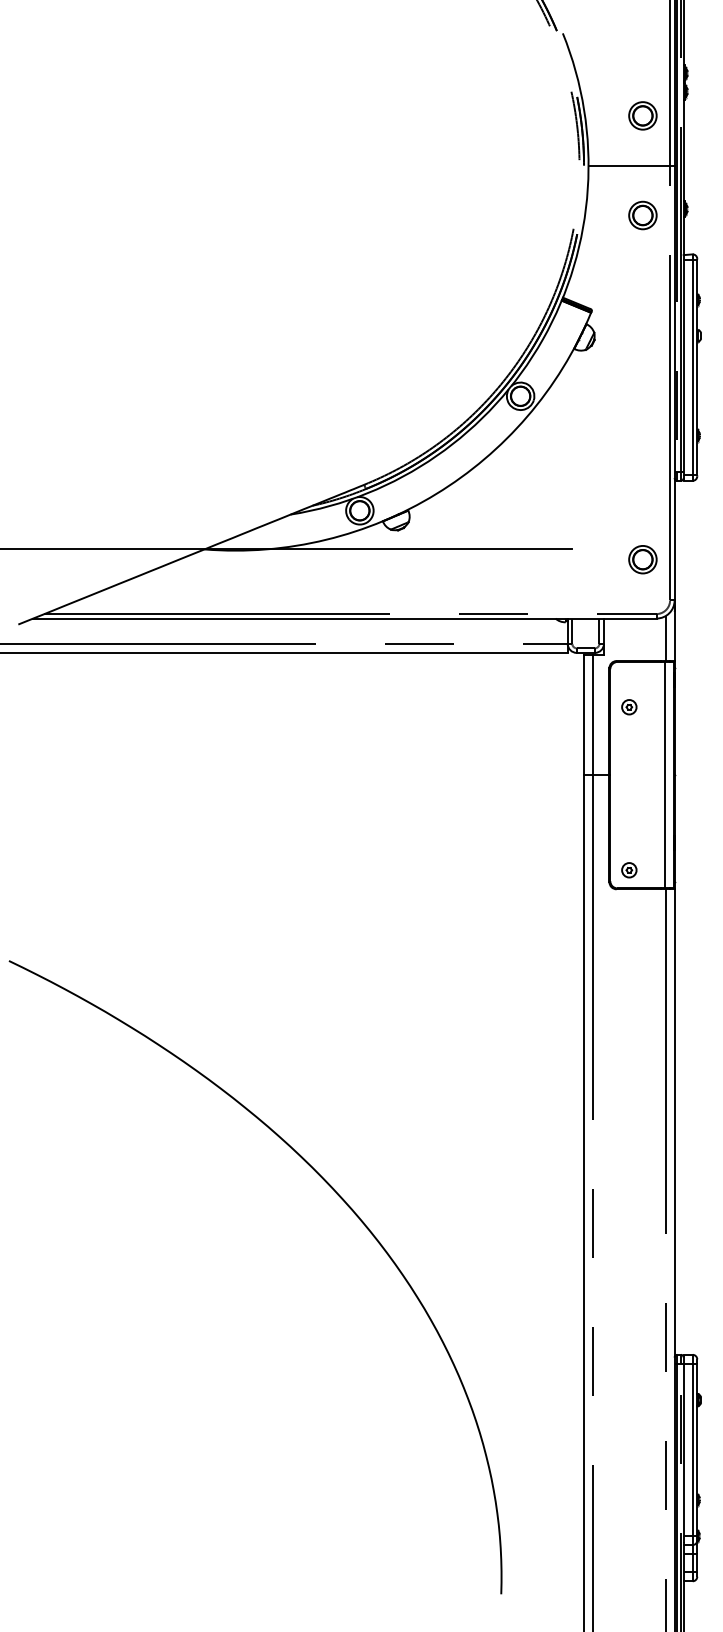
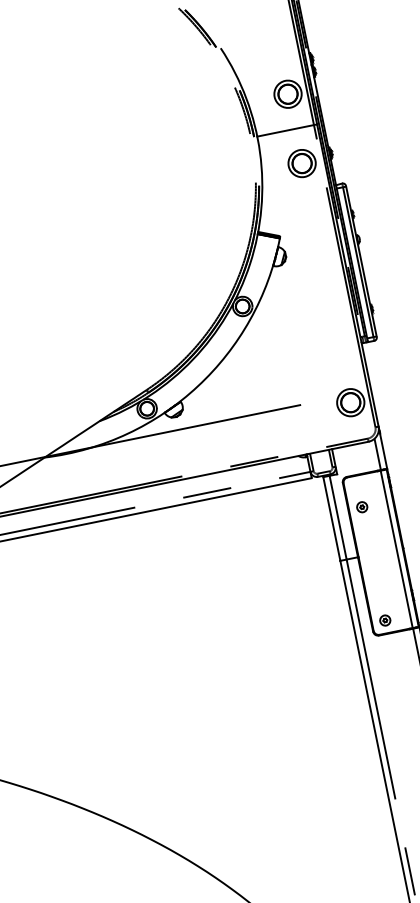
part: (642, 115) -> (287, 94), size x1.4
part: (642, 215) -> (301, 163), size x1.4
part: (642, 559) -> (350, 402), size x1.4

